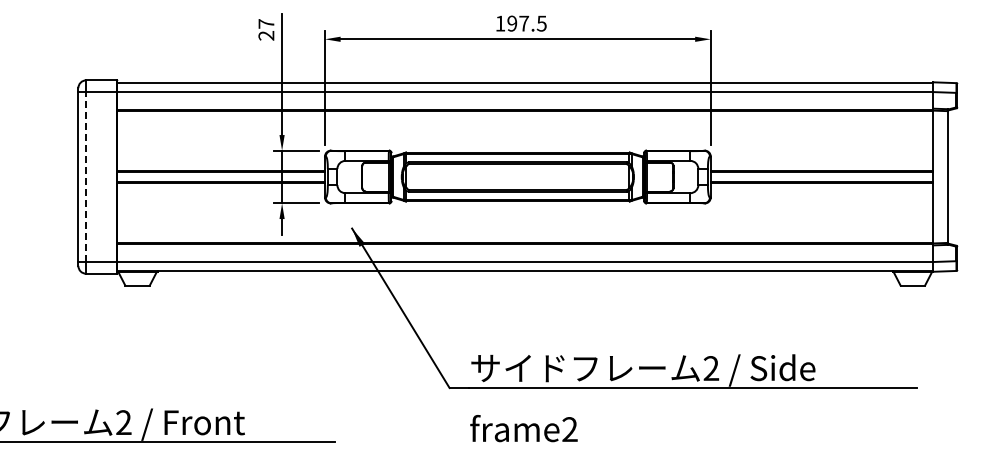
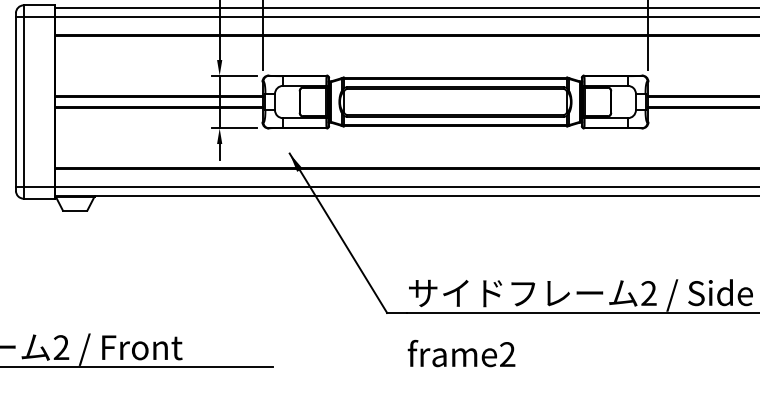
line: (86, 177) -> (24, 102), dashed -> solid

